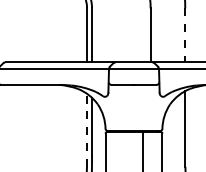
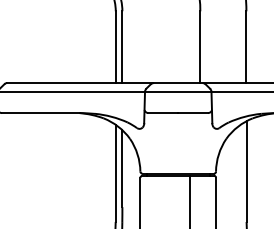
line: (185, 35) -> (246, 47), dashed -> solid
line: (86, 130) -> (115, 173), dashed -> solid

